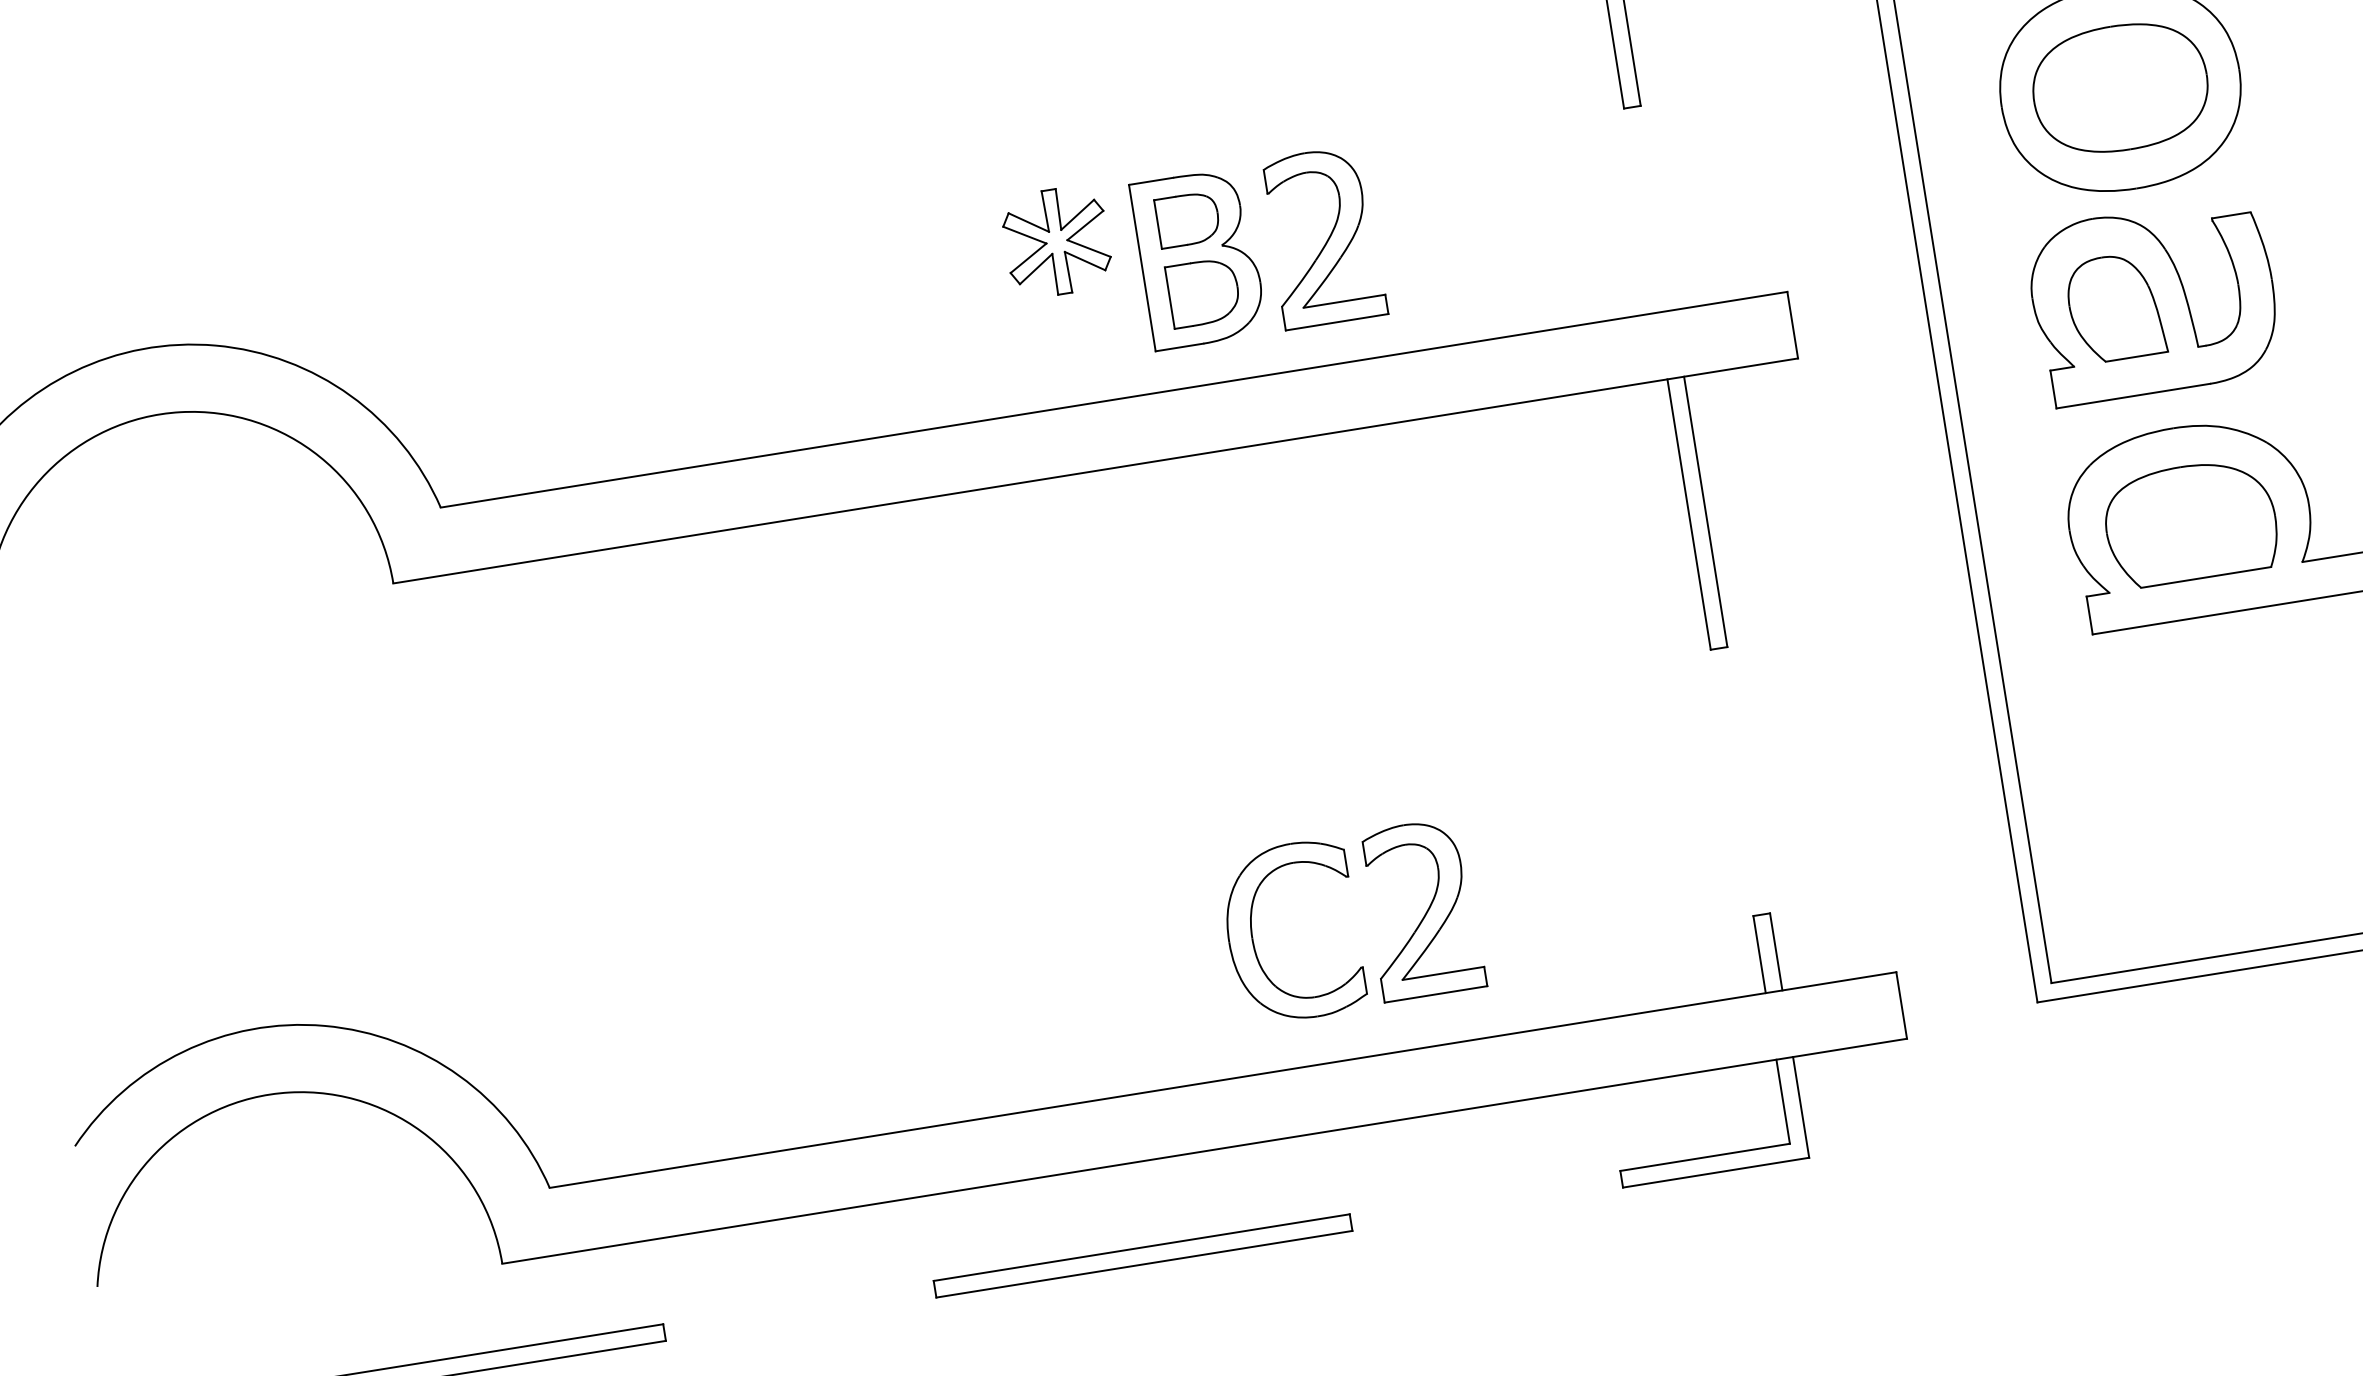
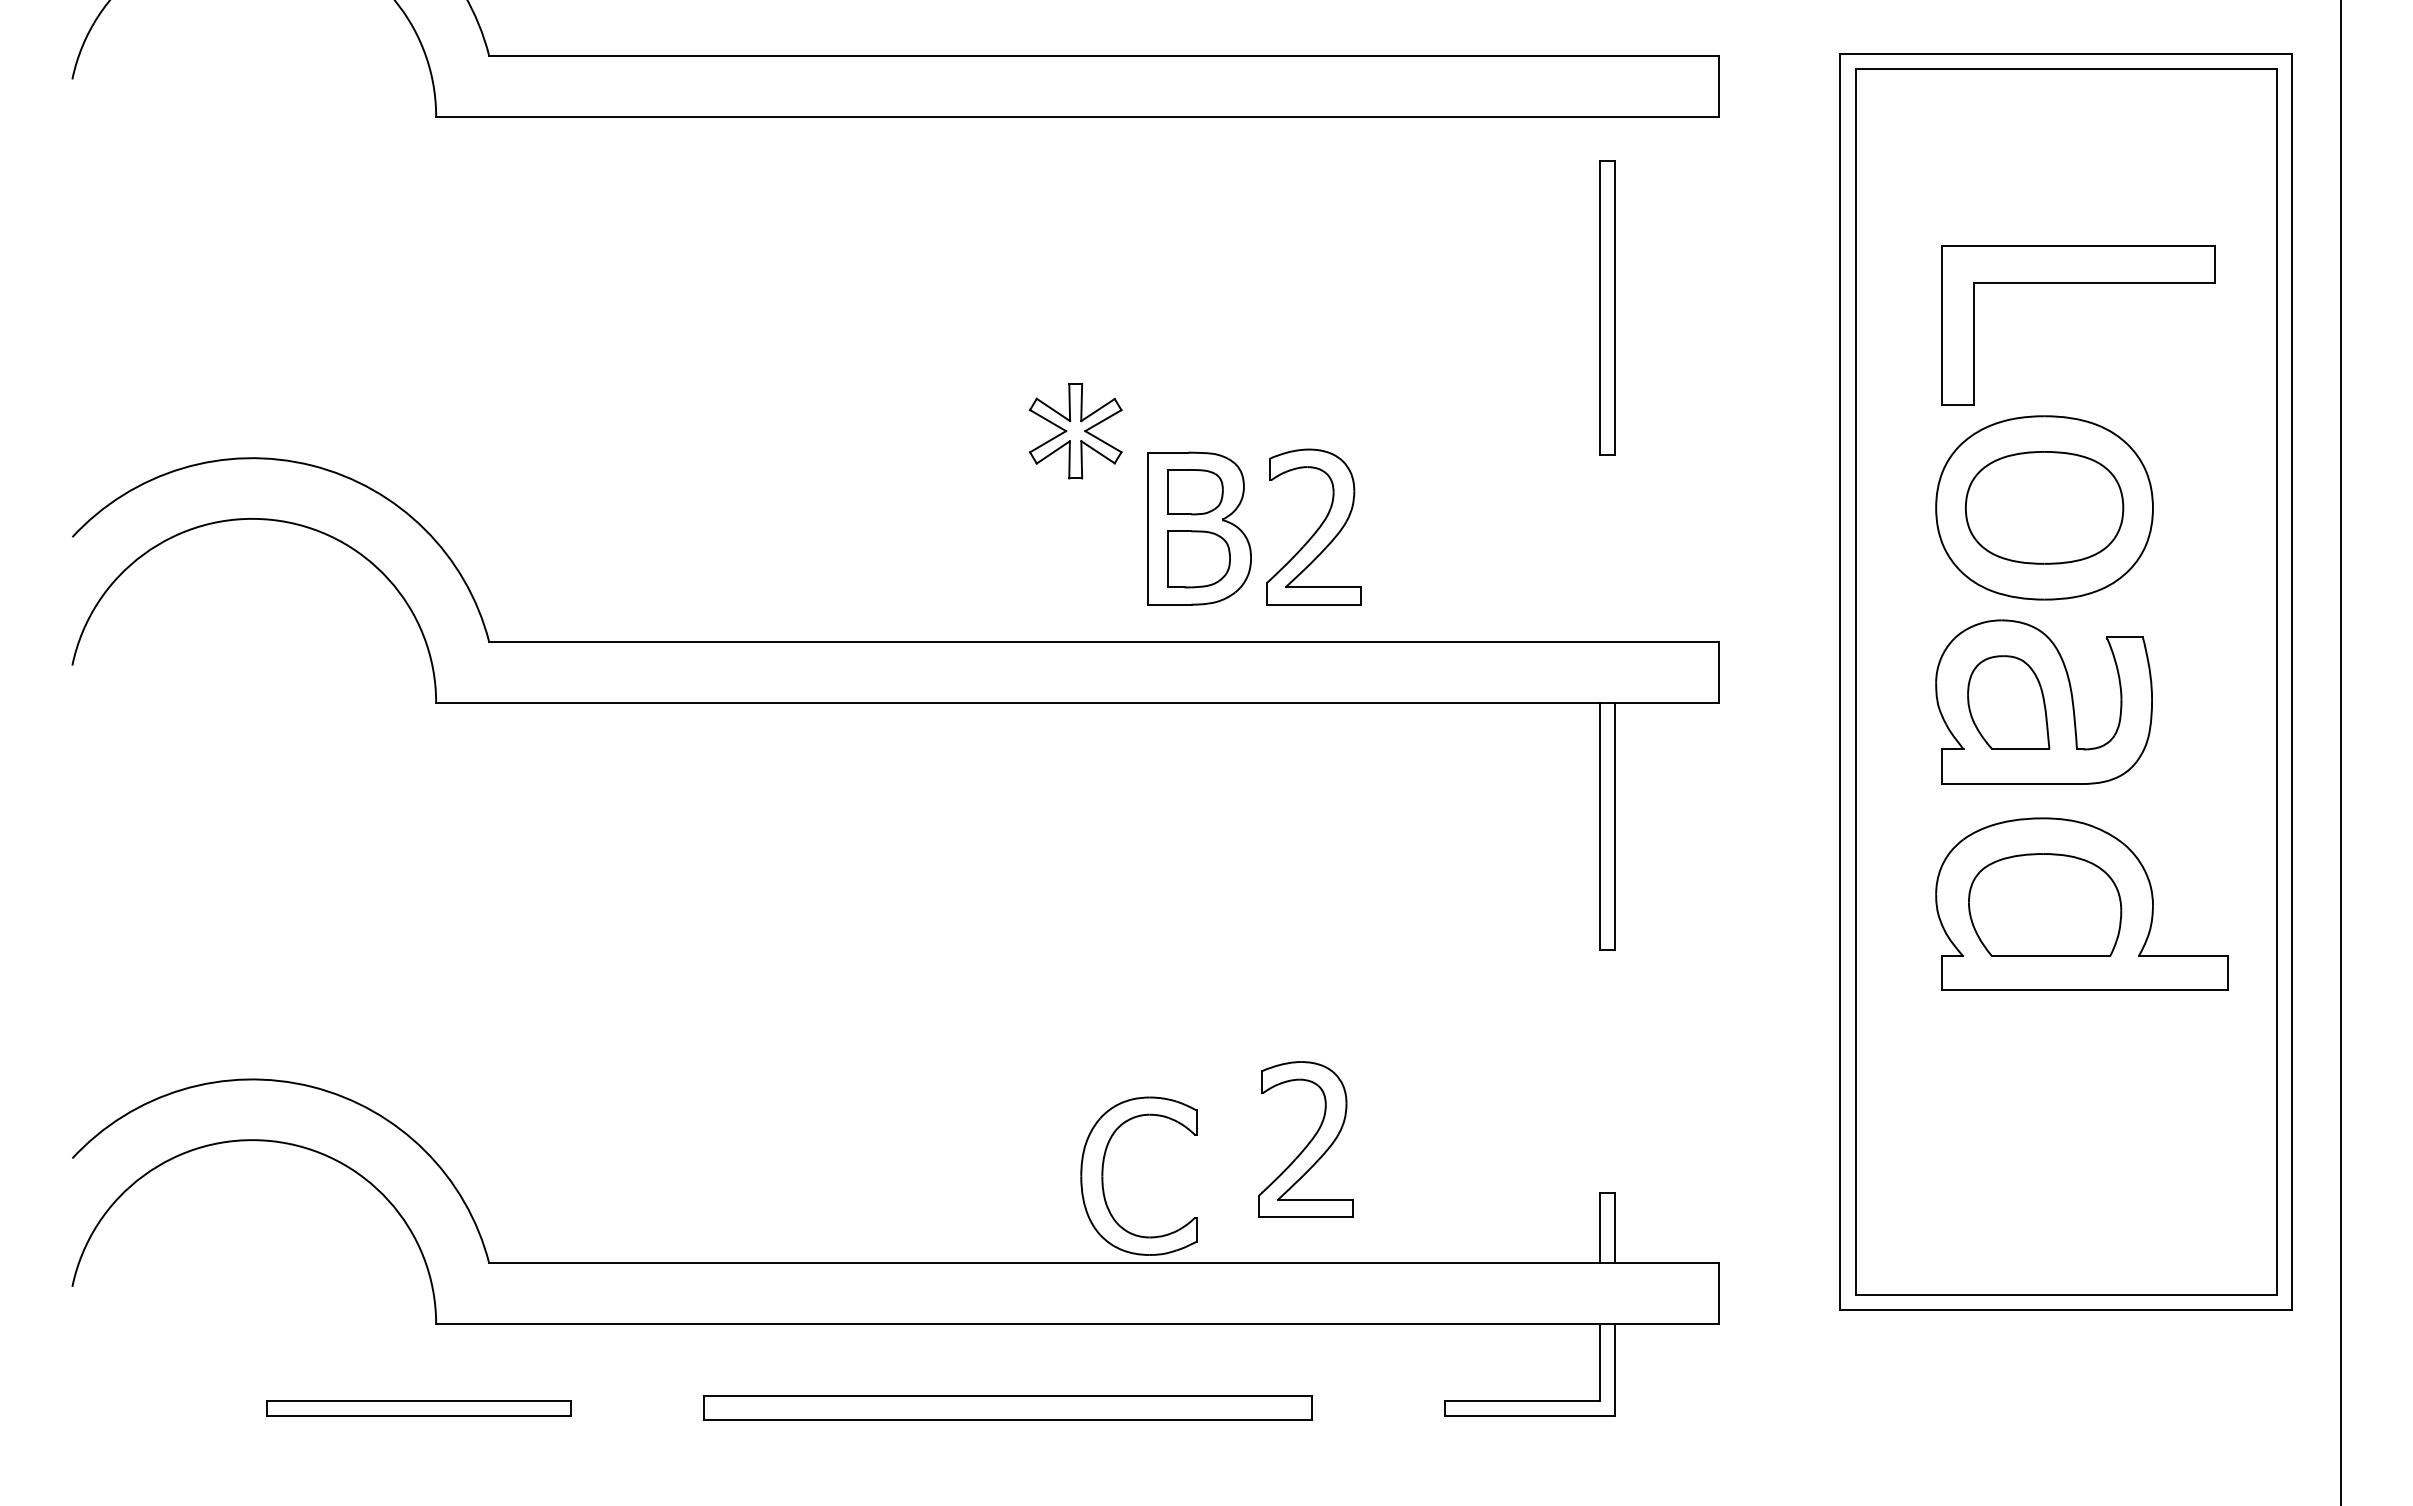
part: (1056, 242) -> (1075, 431), moved
part: (1253, 937) -> (1103, 1175), moved
part: (1142, 1256) -> (1007, 1408), size x1.6

